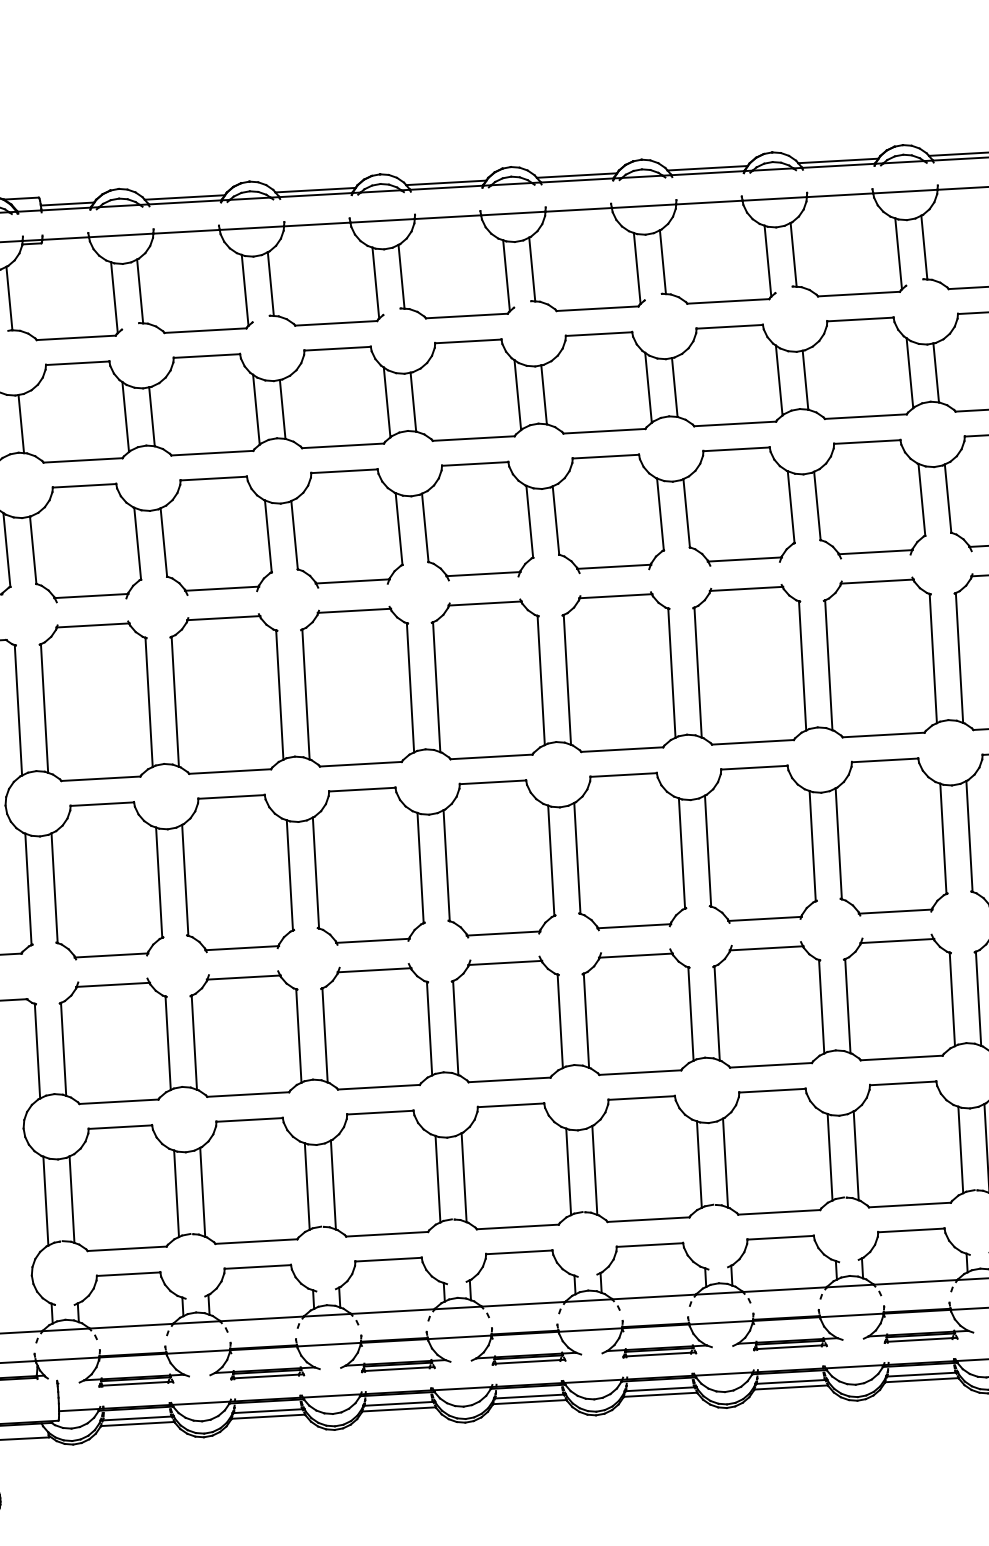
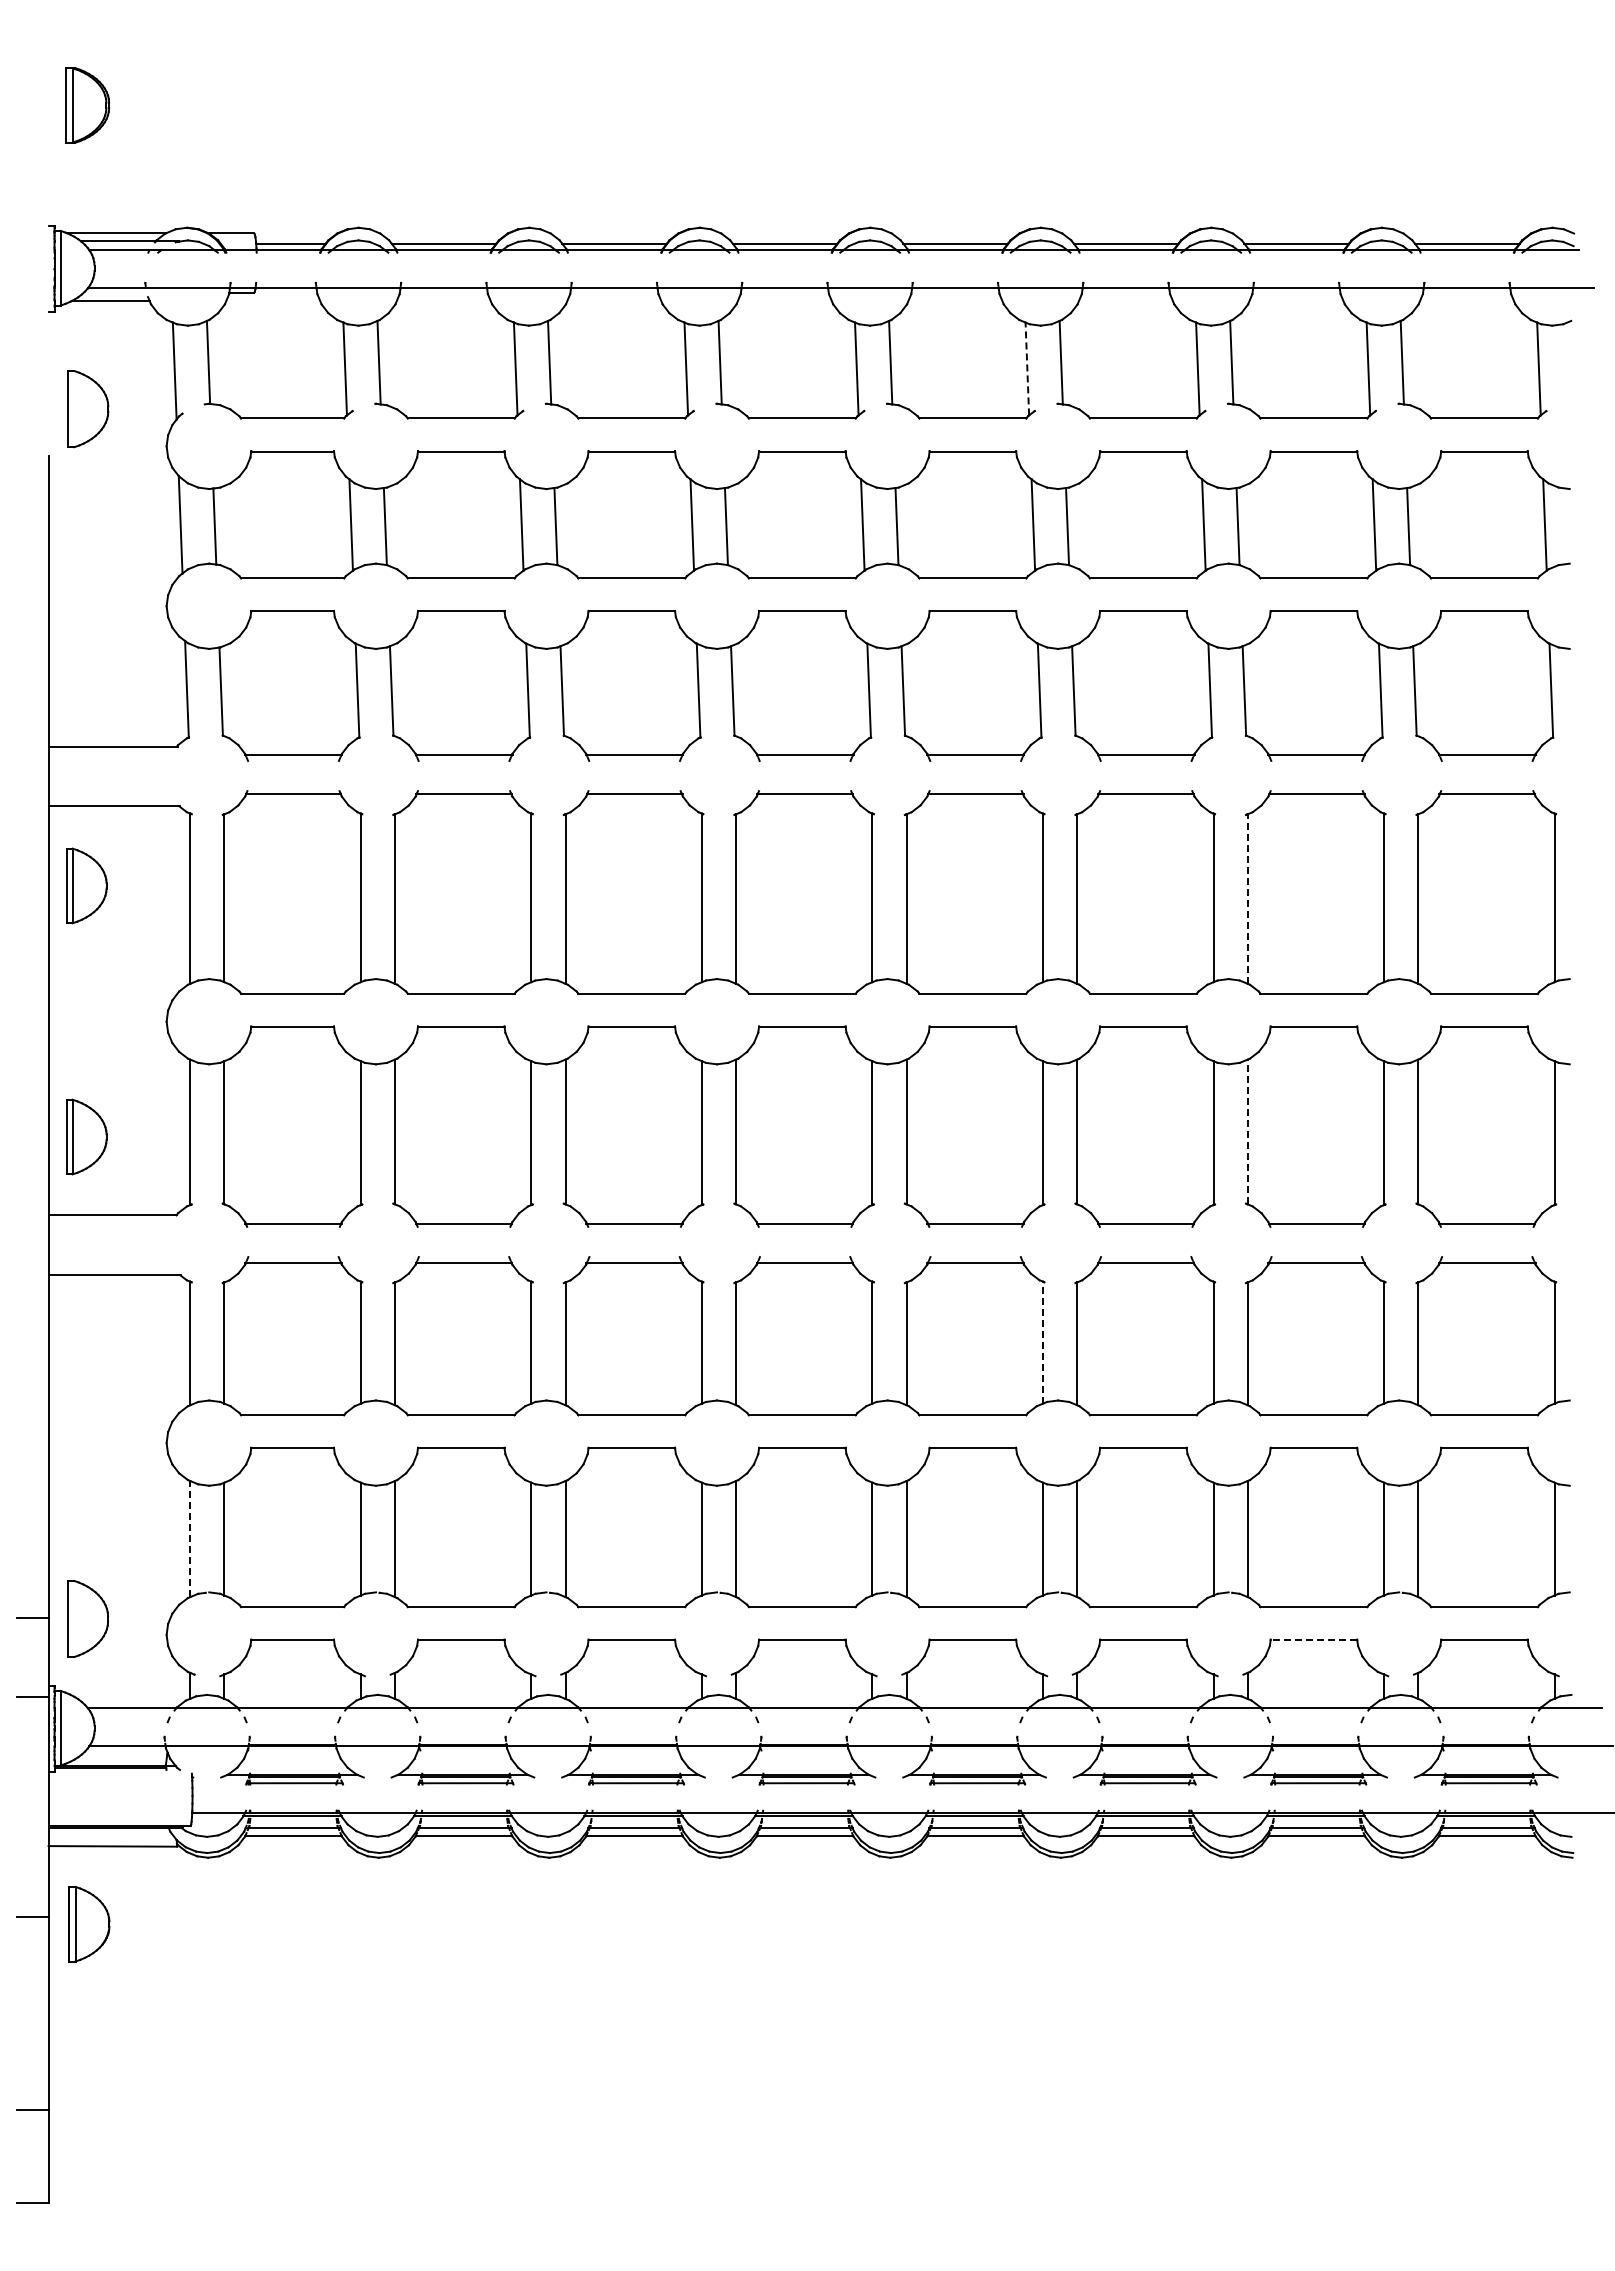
line: (637, 268) -> (1027, 368), solid -> dashed
line: (828, 665) -> (1247, 899), solid -> dashed
line: (838, 843) -> (1247, 1131), solid -> dashed
line: (691, 1013) -> (1043, 1342), solid -> dashed
line: (45, 1200) -> (190, 1538), solid -> dashed
line: (911, 1230) -> (1313, 1640), solid -> dashed

